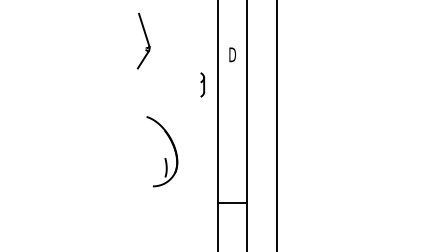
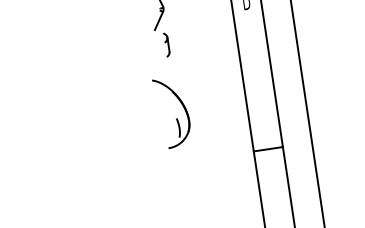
part: (202, 84) -> (166, 44), moved
part: (164, 158) -> (175, 118), moved

